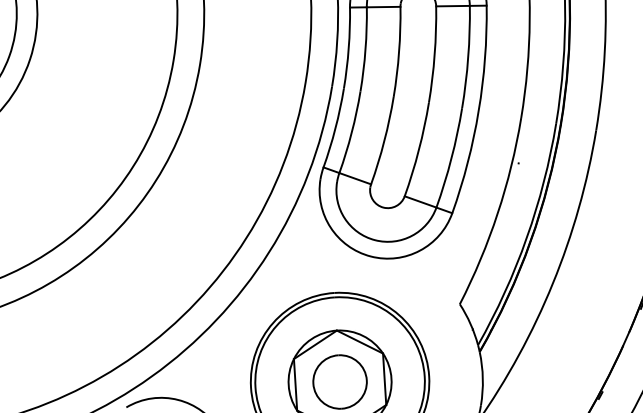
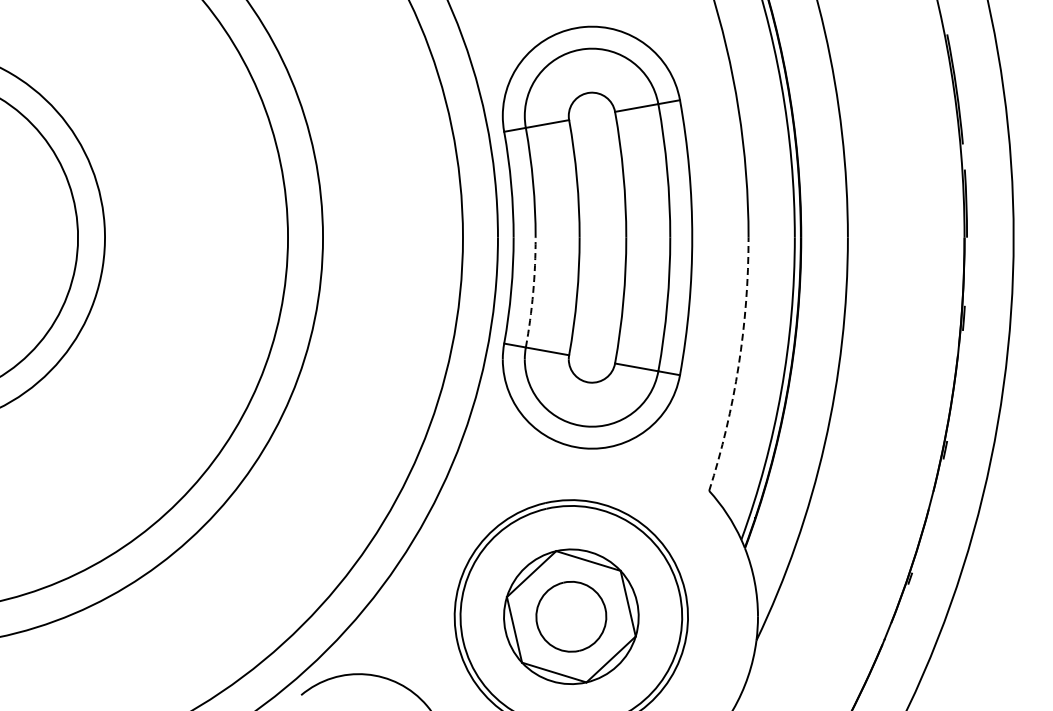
arc: (352, 132) -> (533, 292), solid -> dashed
arc: (497, 213) -> (738, 365), solid -> dashed

